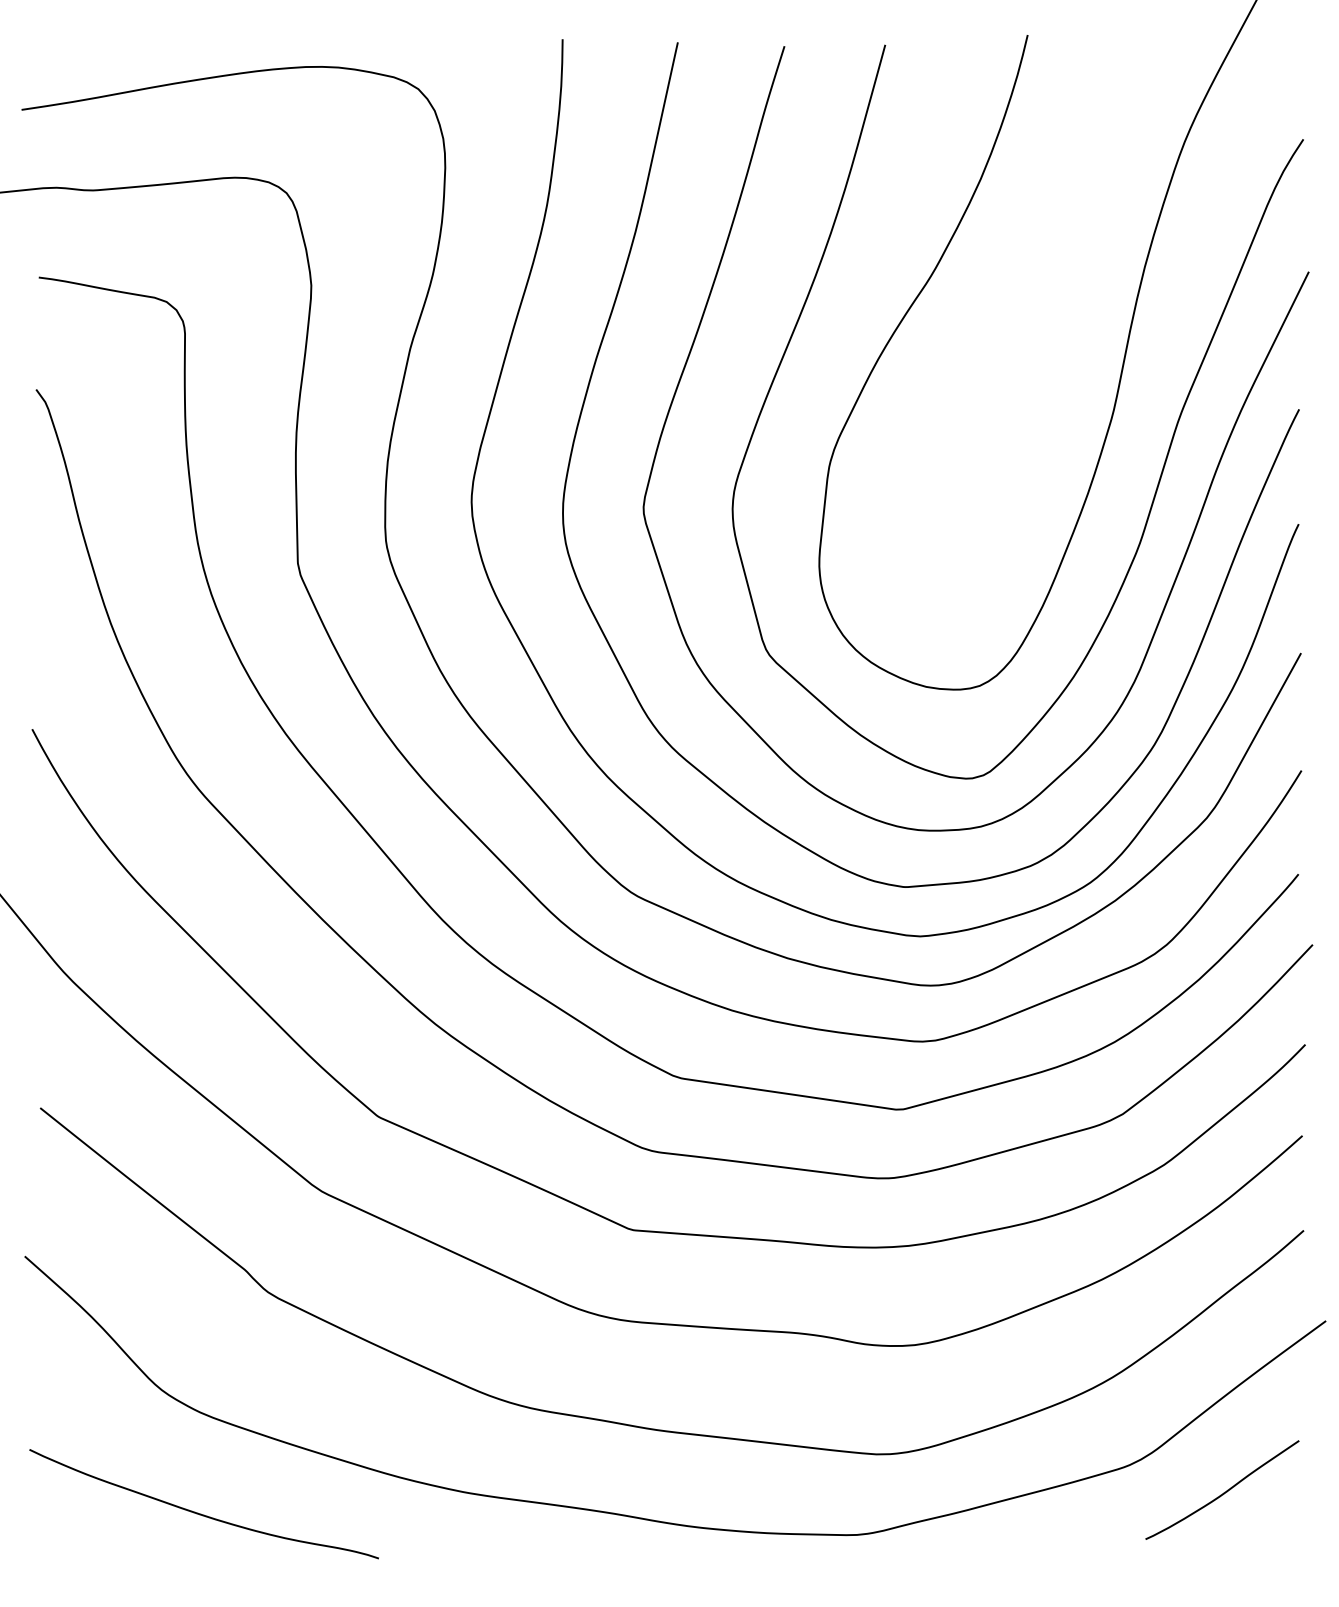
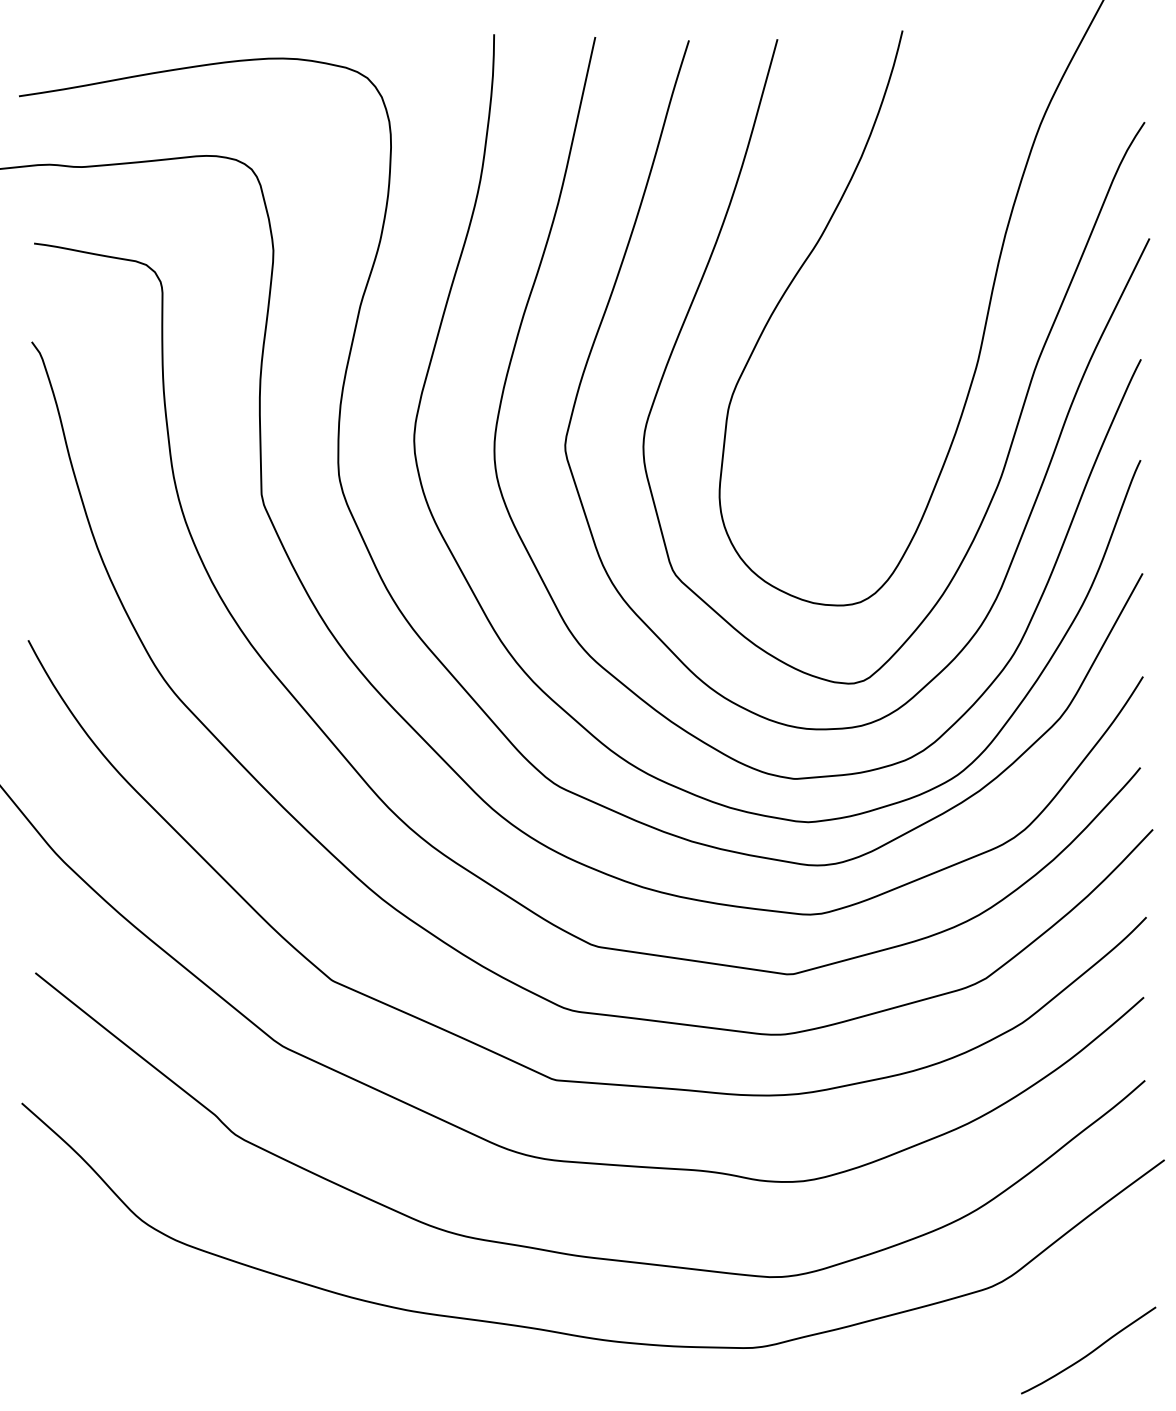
curve: (1223, 1492) -> (1089, 1352), moved
curve: (199, 1512) -> (175, 1328), removed

